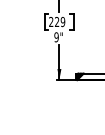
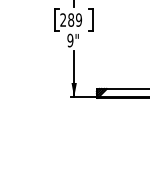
text: (57, 21) -> (71, 19), 229 -> 289

